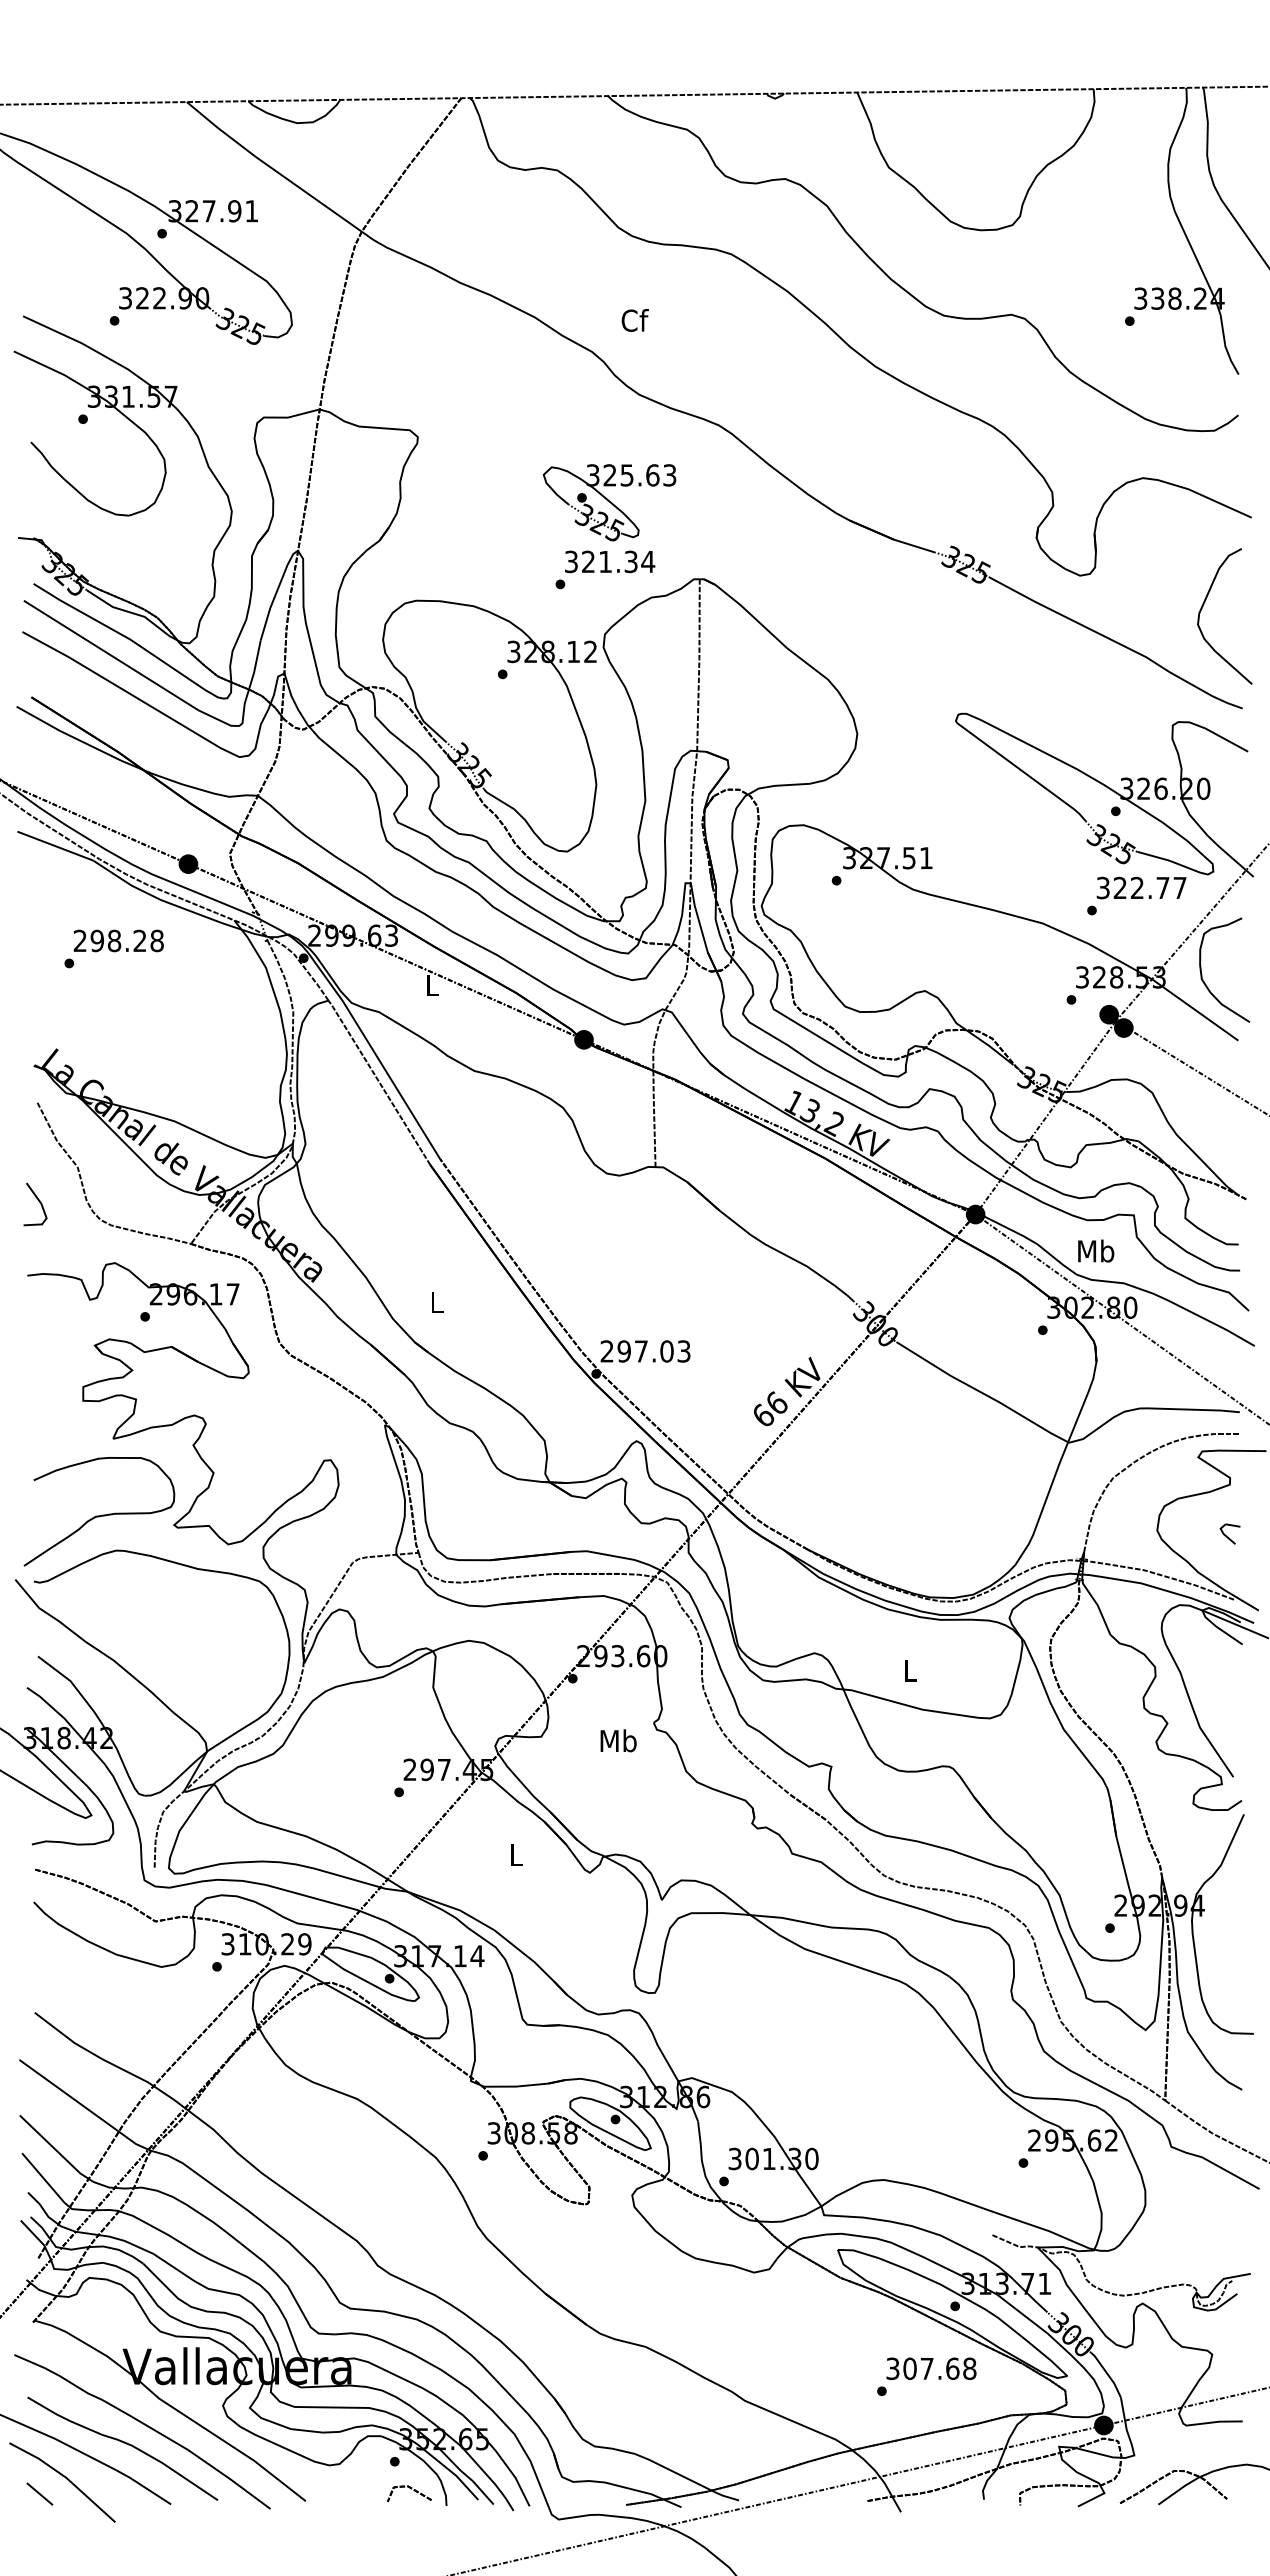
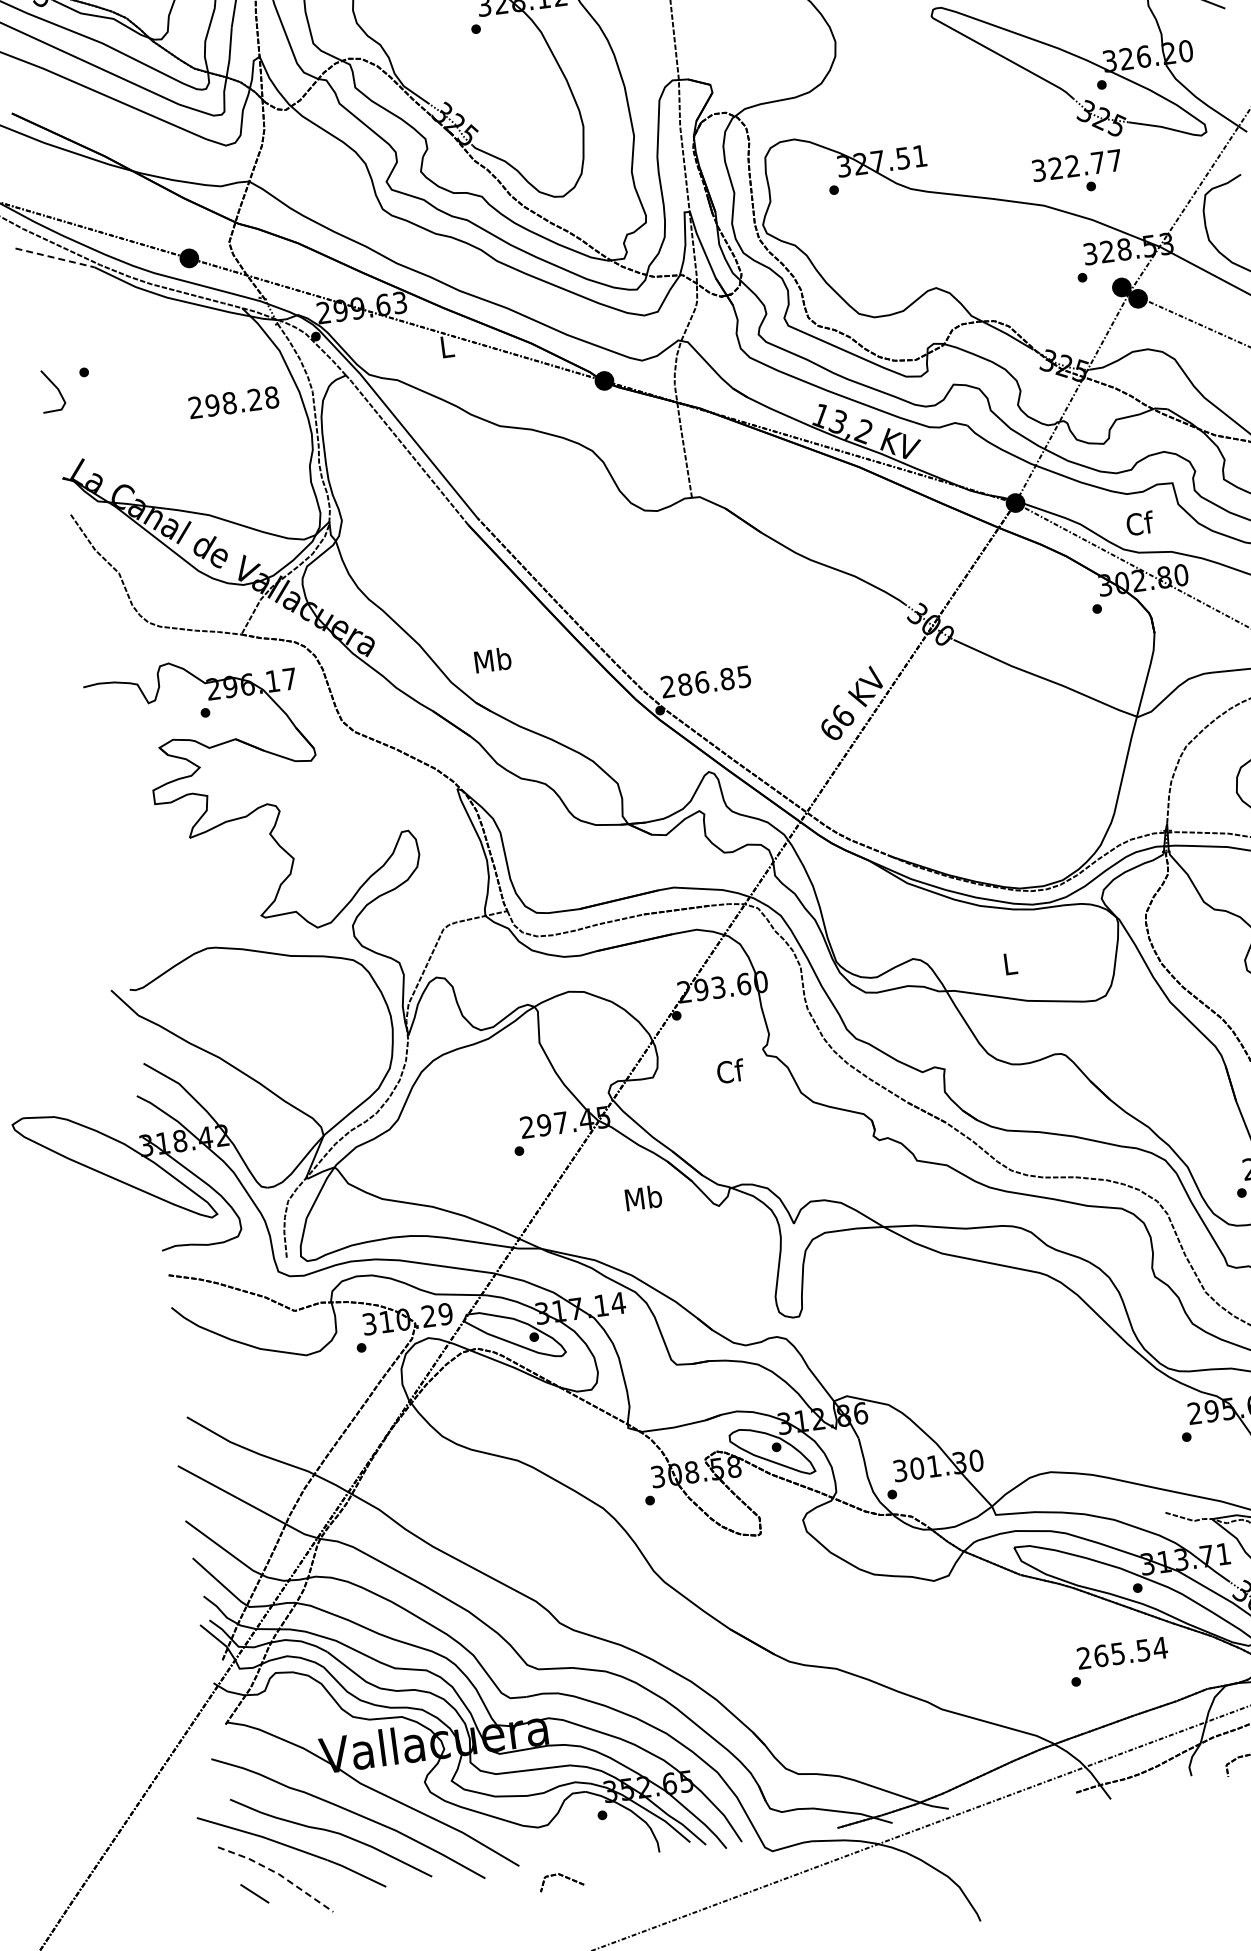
line: (55, 846) -> (55, 258), solid -> dashed
text: (1141, 887) -> (1076, 165), moved
text: (118, 940) -> (233, 402), moved
line: (38, 1201) -> (55, 387), moved
text: (1096, 1250) -> (1140, 522), Mb -> Cf
text: (437, 1301) -> (493, 659), L -> Mb
text: (653, 1351) -> (714, 680), 297.03 -> 286.85
curve: (99, 1515) -> (186, 915), removed
text: (618, 1740) -> (730, 1071), Mb -> Cf
text: (516, 1854) -> (643, 1197), L -> Mb
text: (931, 2368) -> (1122, 1652), 307.68 -> 265.54
line: (66, 2477) -> (279, 1873), solid -> dashed
part: (409, 2493) -> (561, 1881), moved

